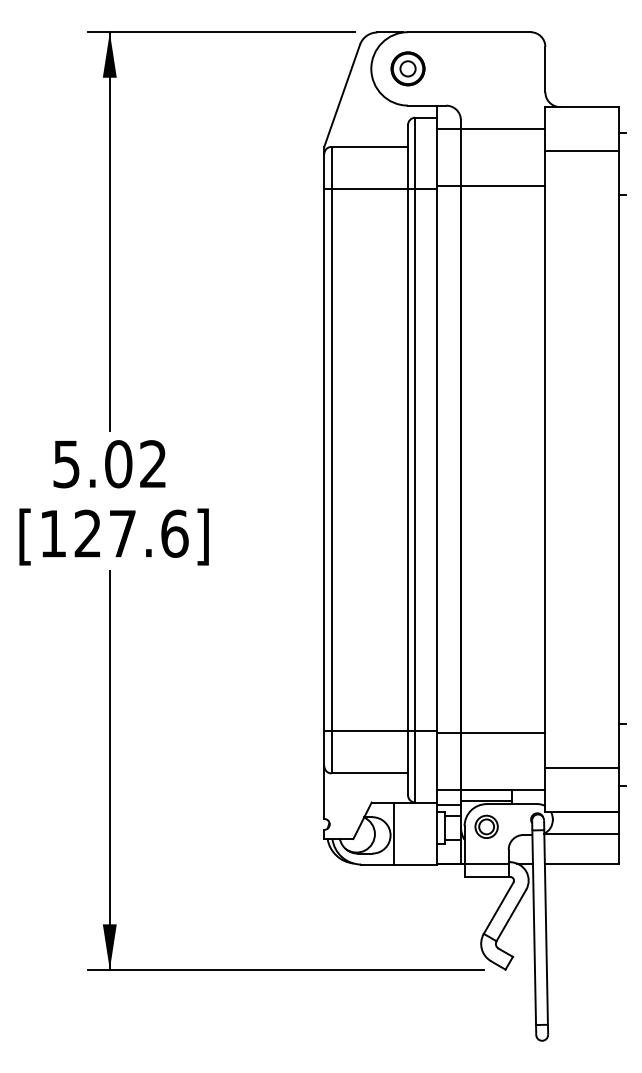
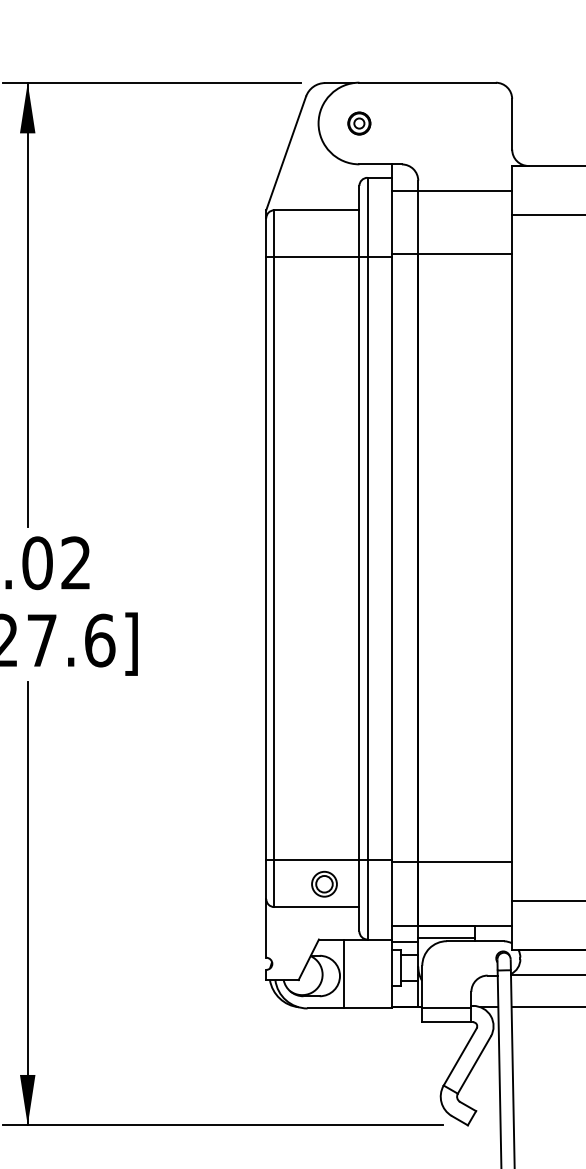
part: (407, 68) -> (358, 123), size x0.6
part: (486, 826) -> (324, 883), moved

